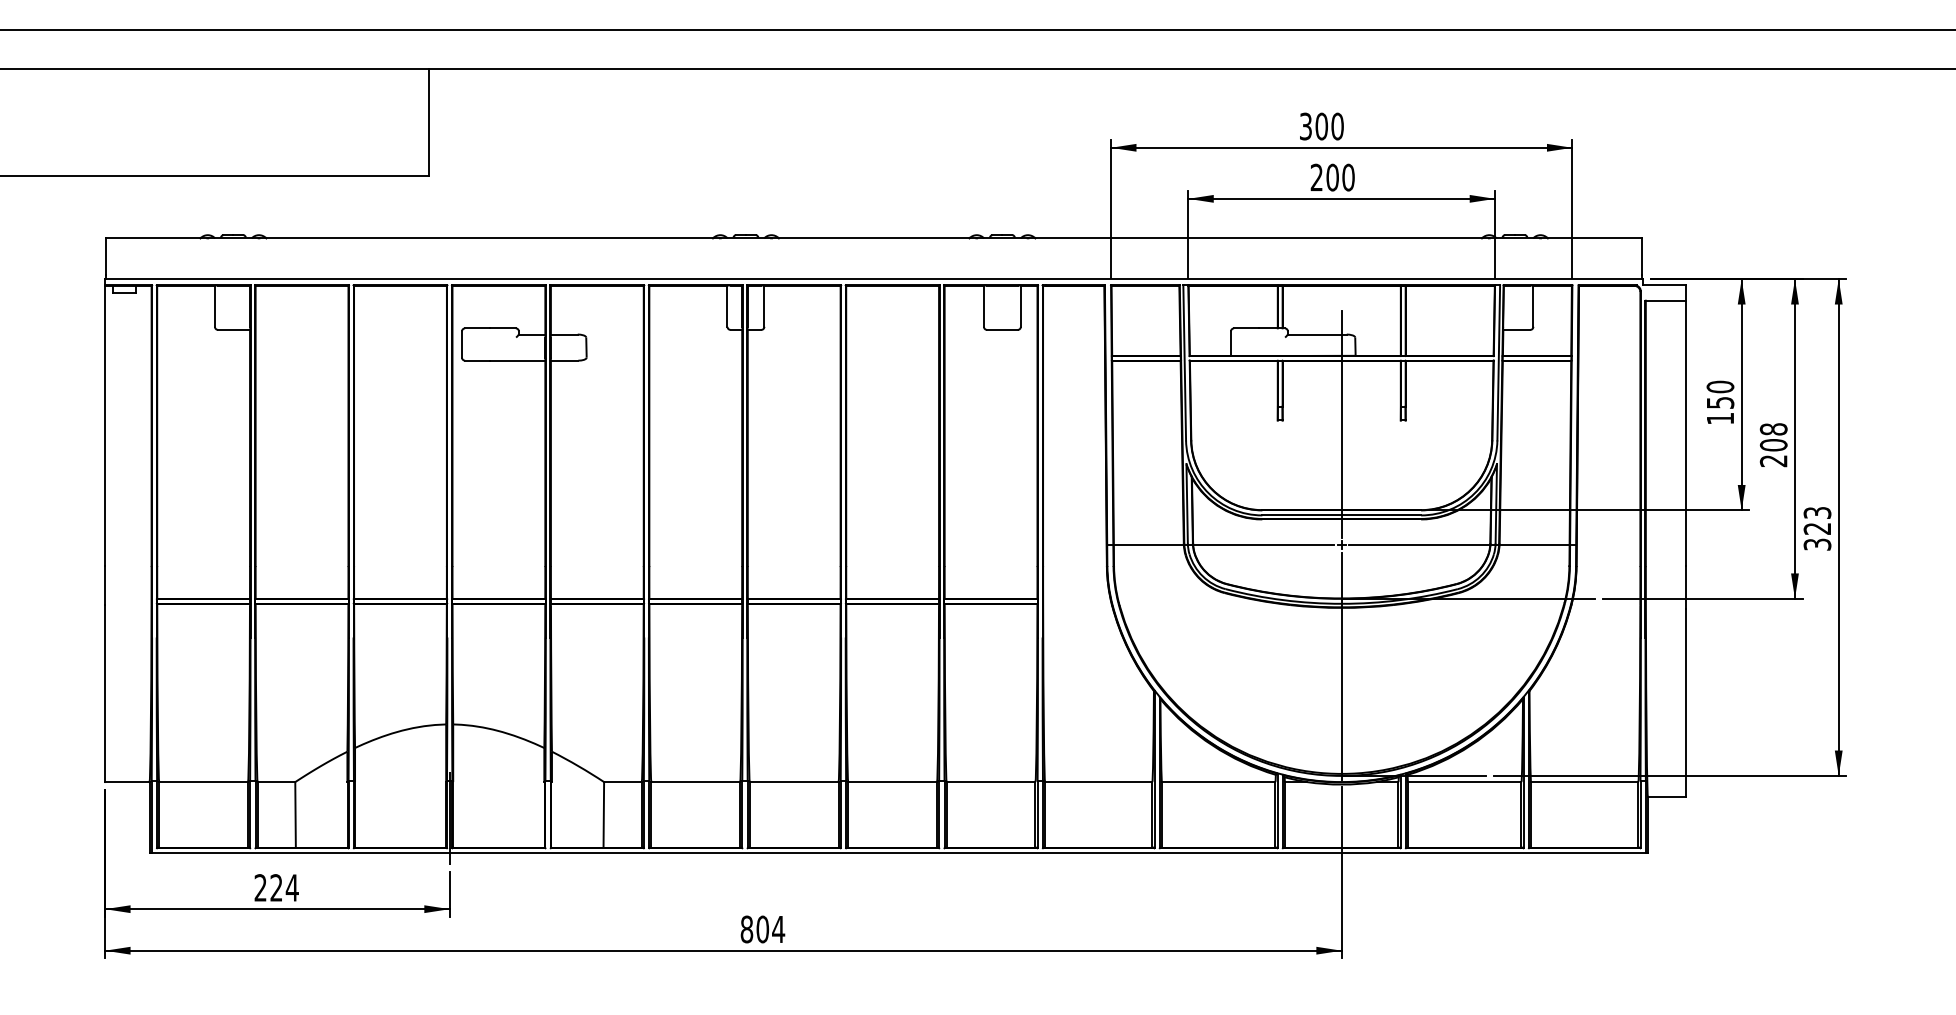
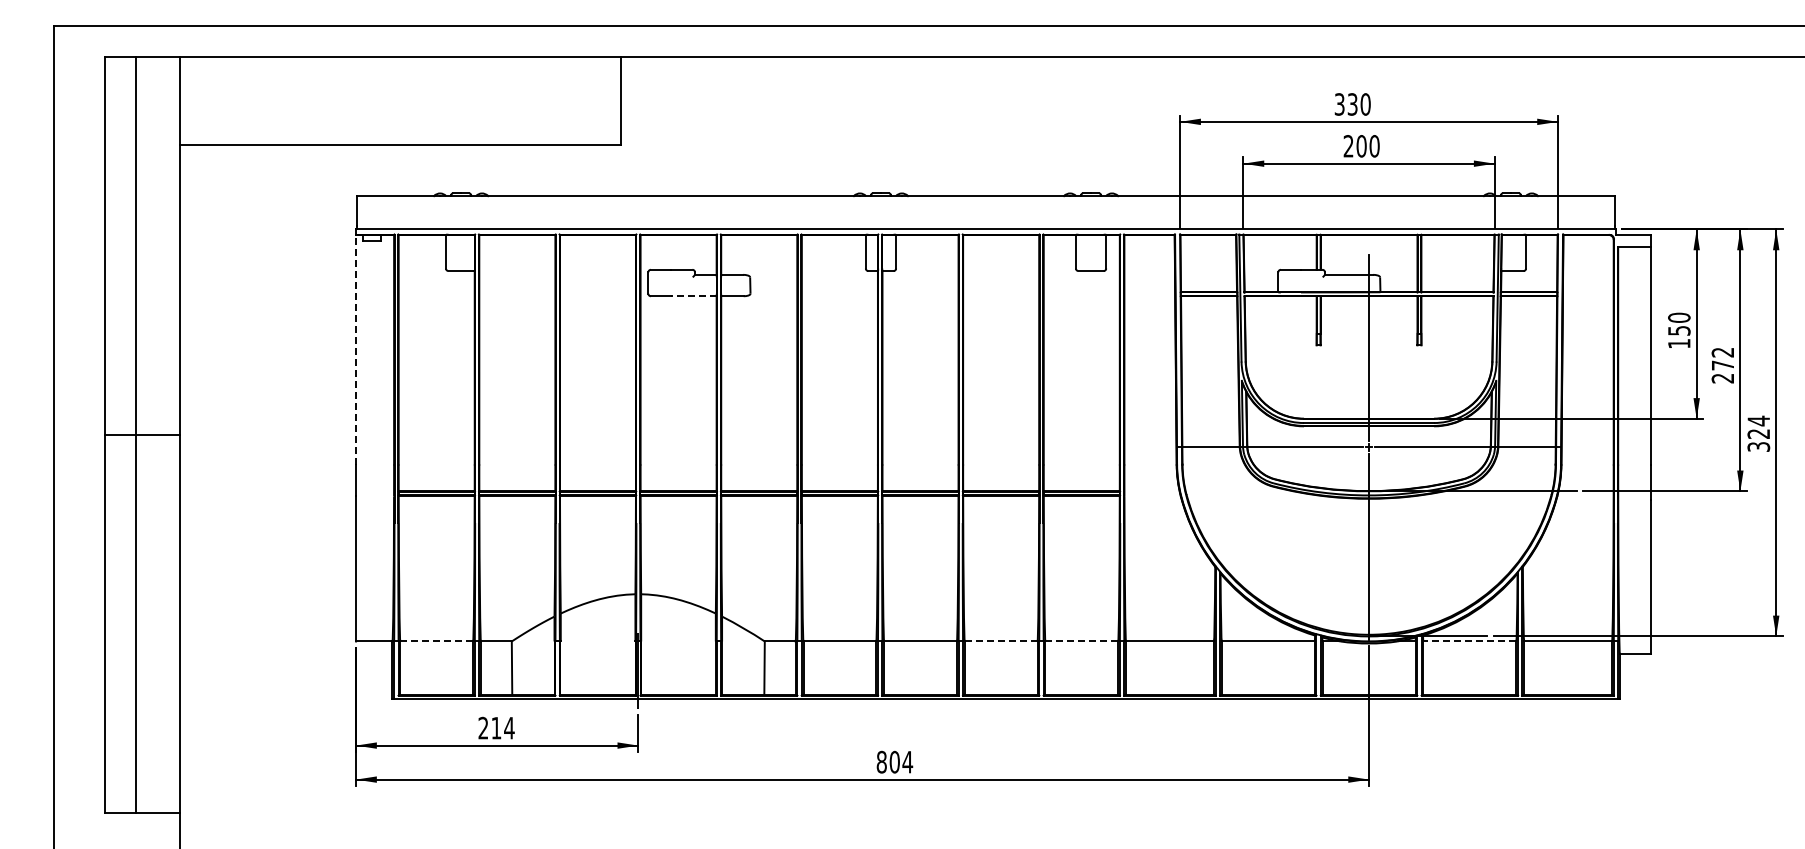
text: (1321, 126) -> (1352, 104), 300 -> 330
line: (517, 360) -> (693, 296), solid -> dashed
line: (105, 425) -> (356, 349), solid -> dashed
text: (1773, 436) -> (1722, 358), 208 -> 272
text: (1817, 512) -> (1758, 420), 323 -> 324
line: (203, 782) -> (436, 641), solid -> dashed
line: (891, 782) -> (1000, 641), solid -> dashed
line: (990, 782) -> (1081, 641), solid -> dashed
line: (1464, 782) -> (1469, 641), solid -> dashed
text: (276, 887) -> (496, 727), 224 -> 214

